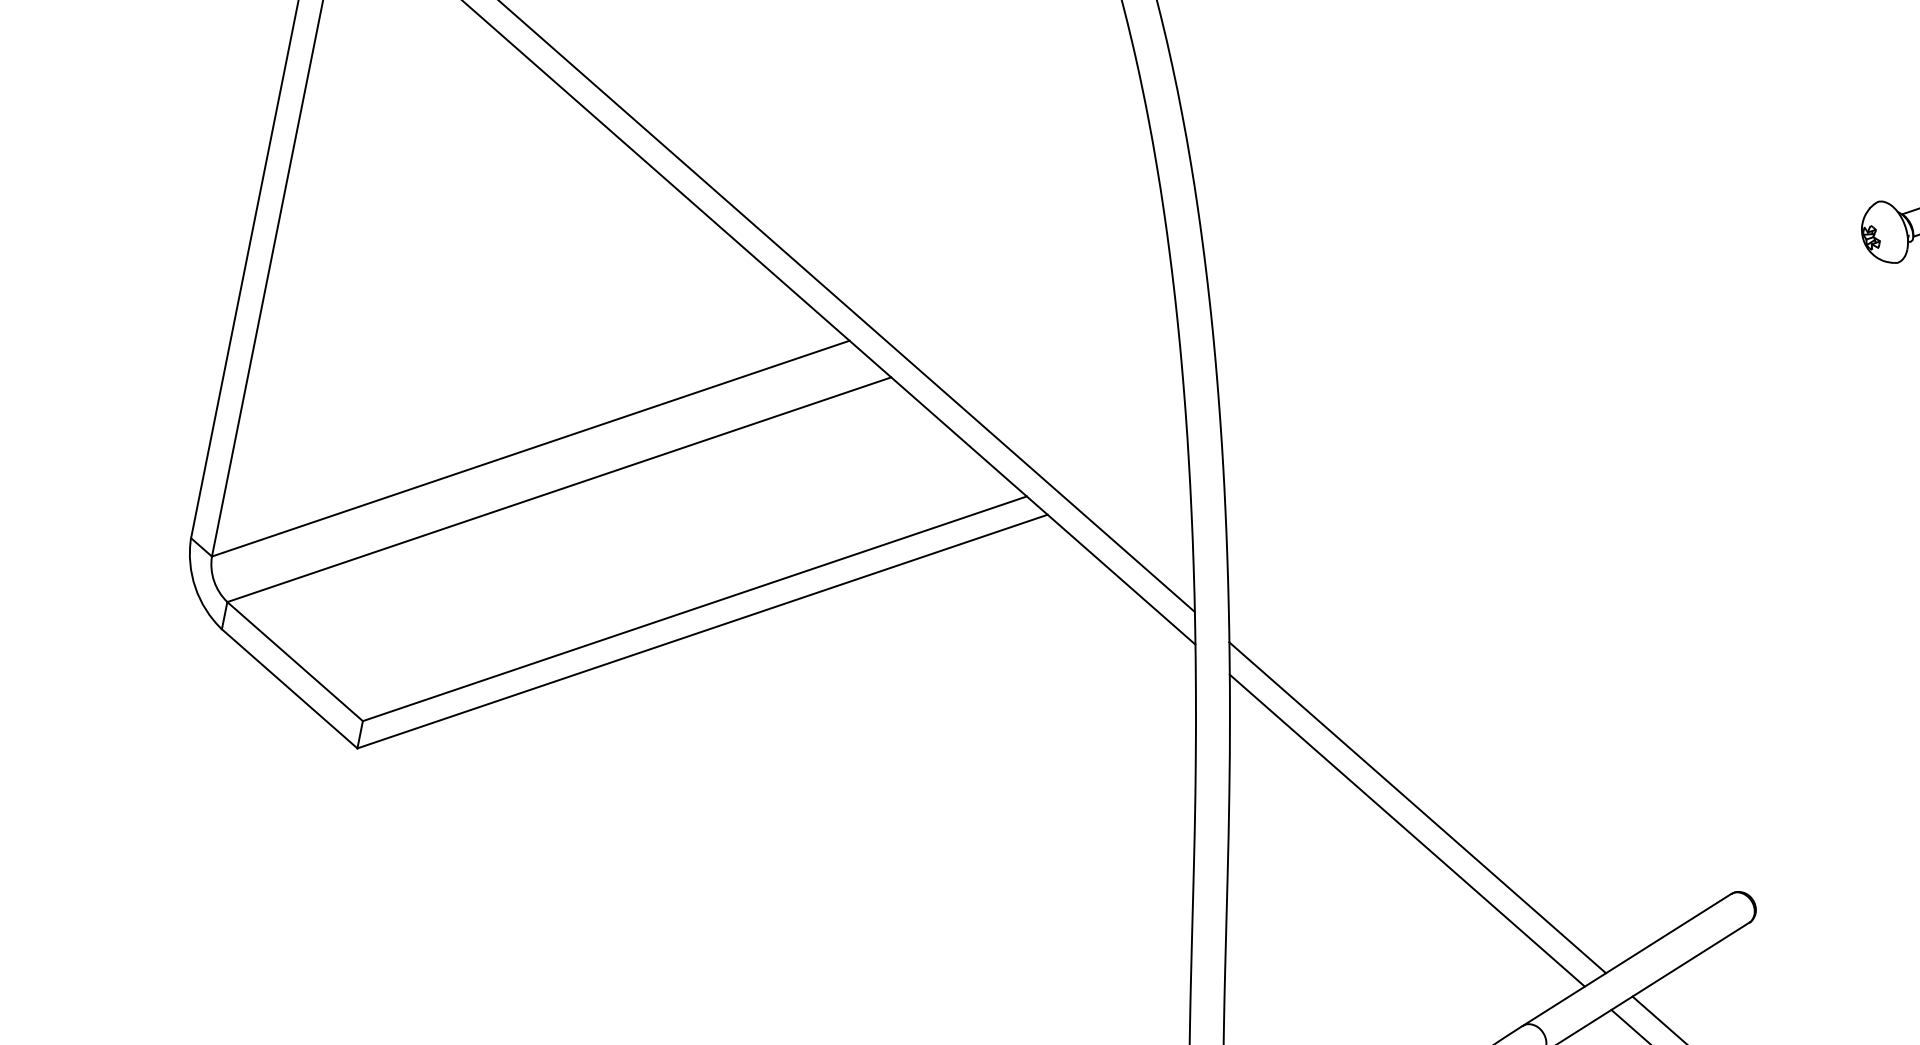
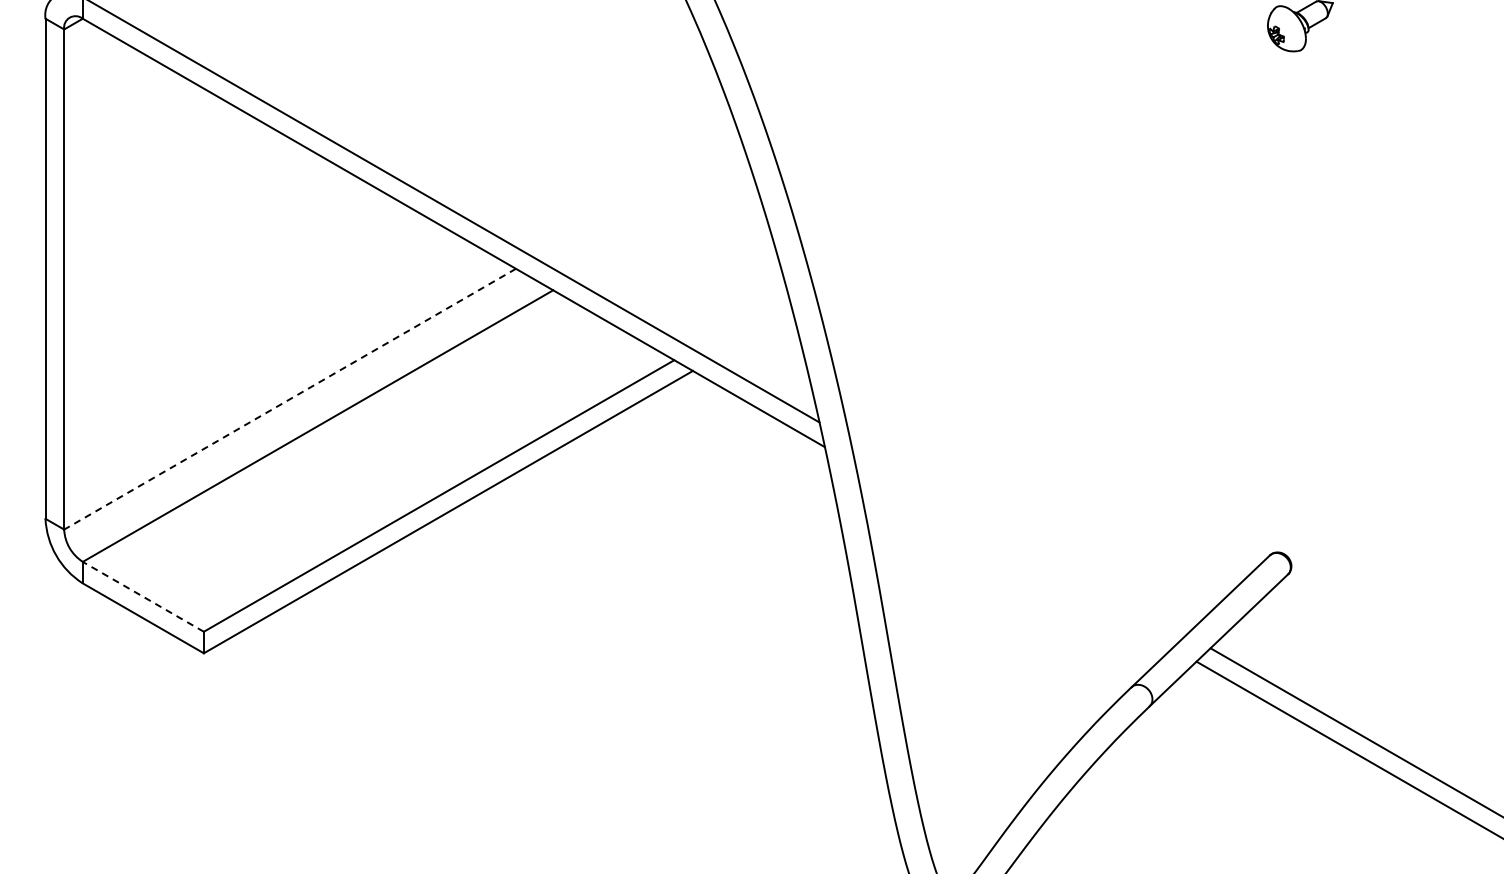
line: (531, 449) -> (290, 399), solid -> dashed
line: (295, 661) -> (143, 596), solid -> dashed
line: (1417, 807) -> (1018, 537), removed
line: (1406, 829) -> (1013, 555), removed

